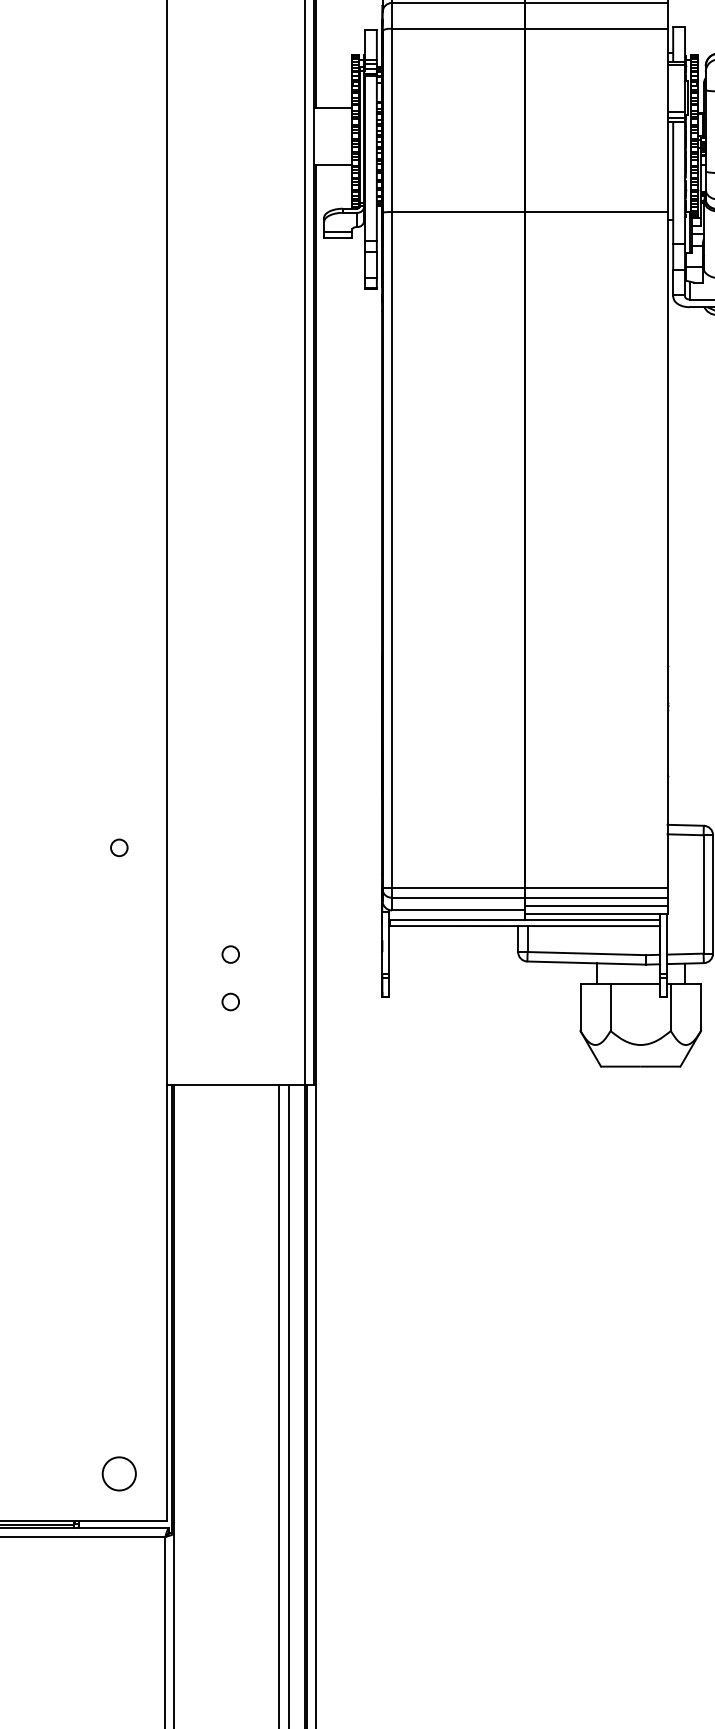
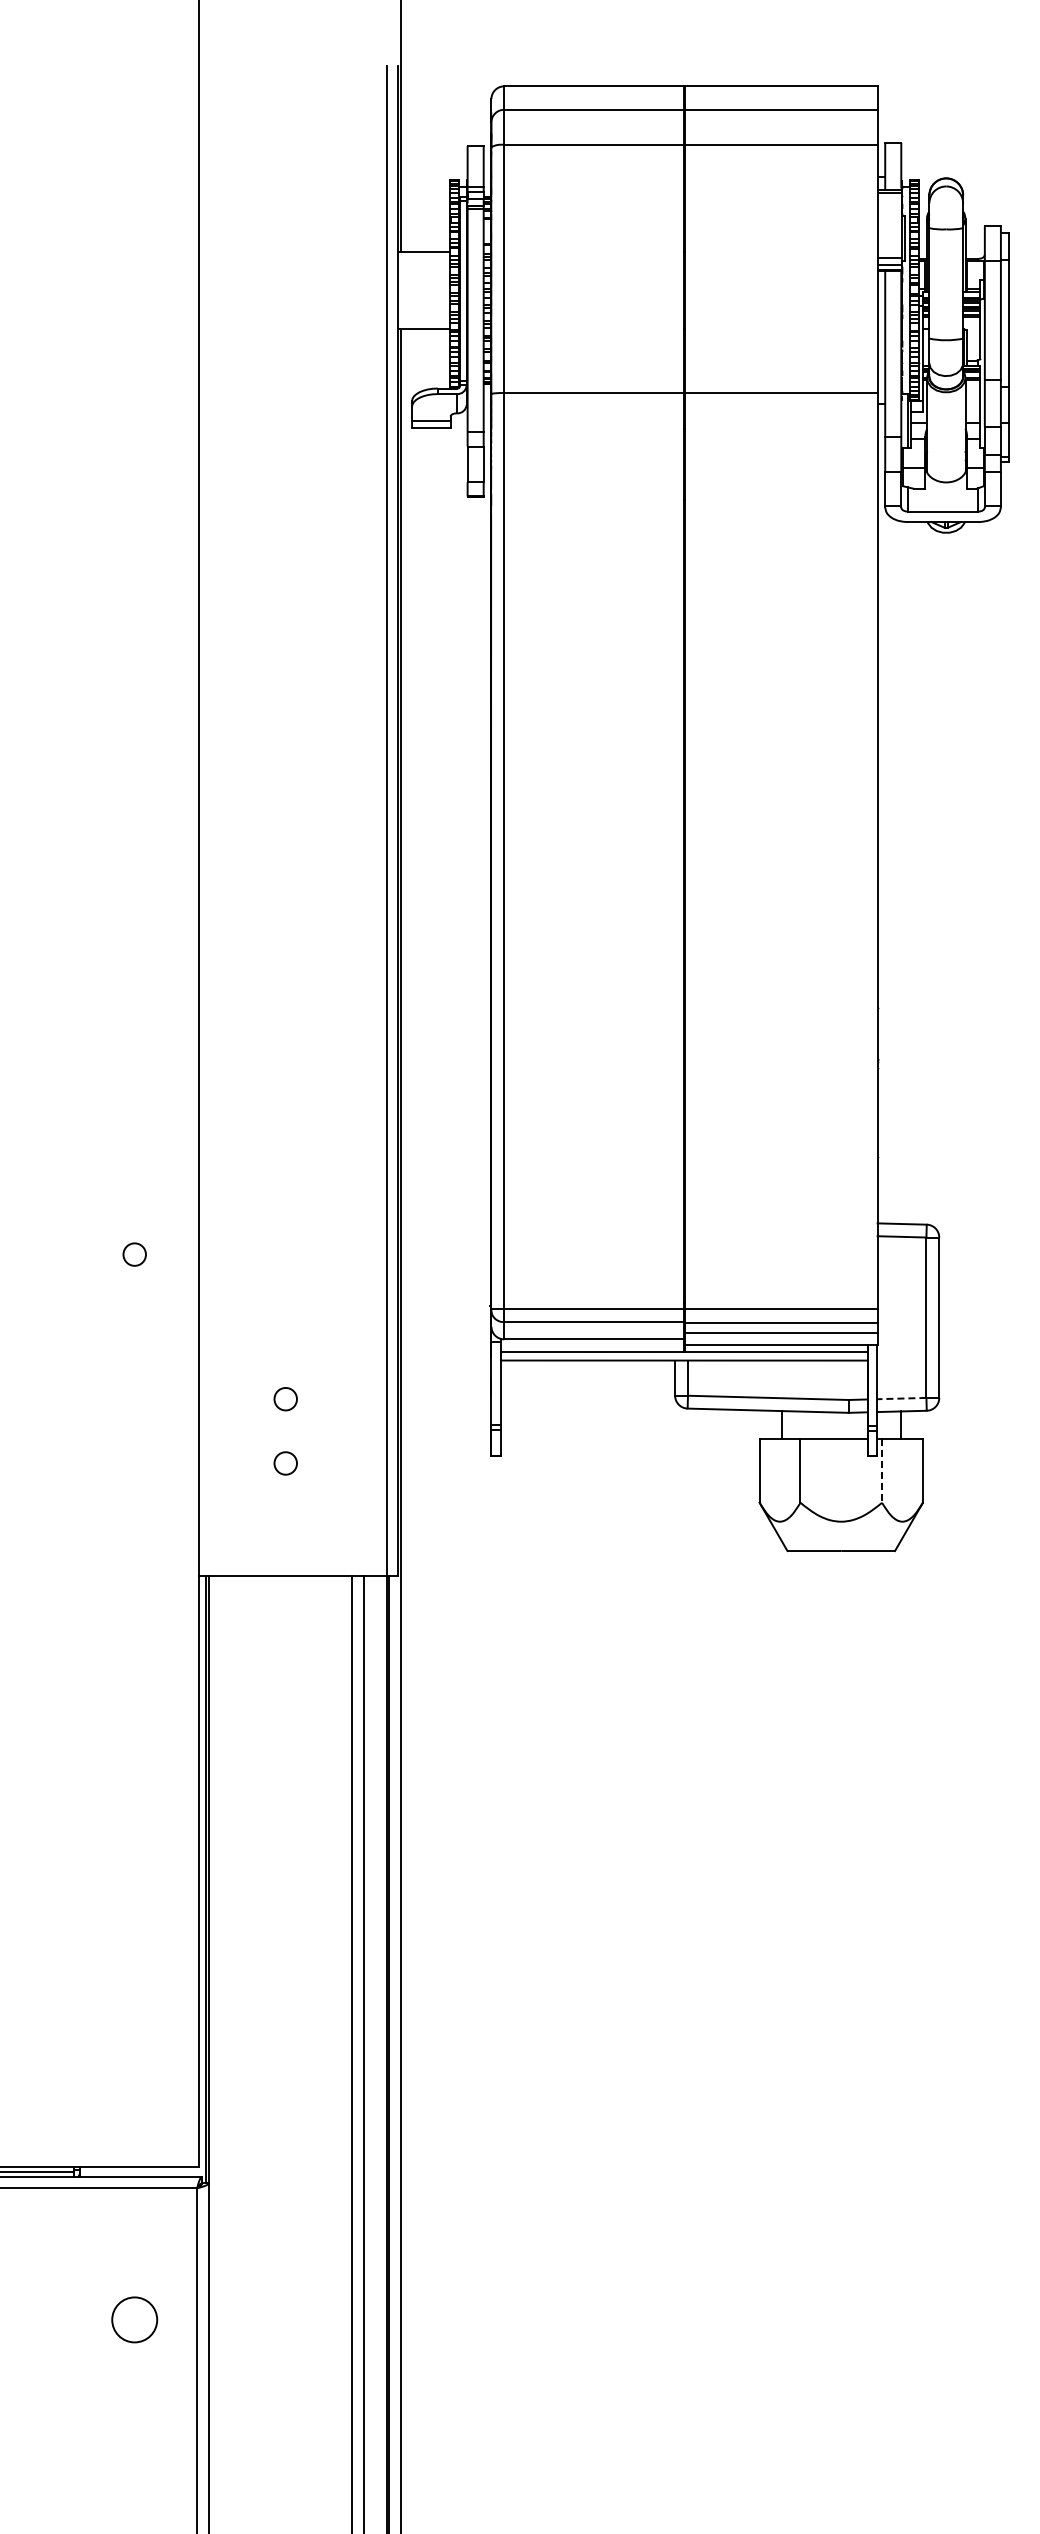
line: (685, 954) -> (901, 1398), solid -> dashed
line: (671, 1007) -> (882, 1471), solid -> dashed
circle: (119, 1473) -> (134, 2319), moved

